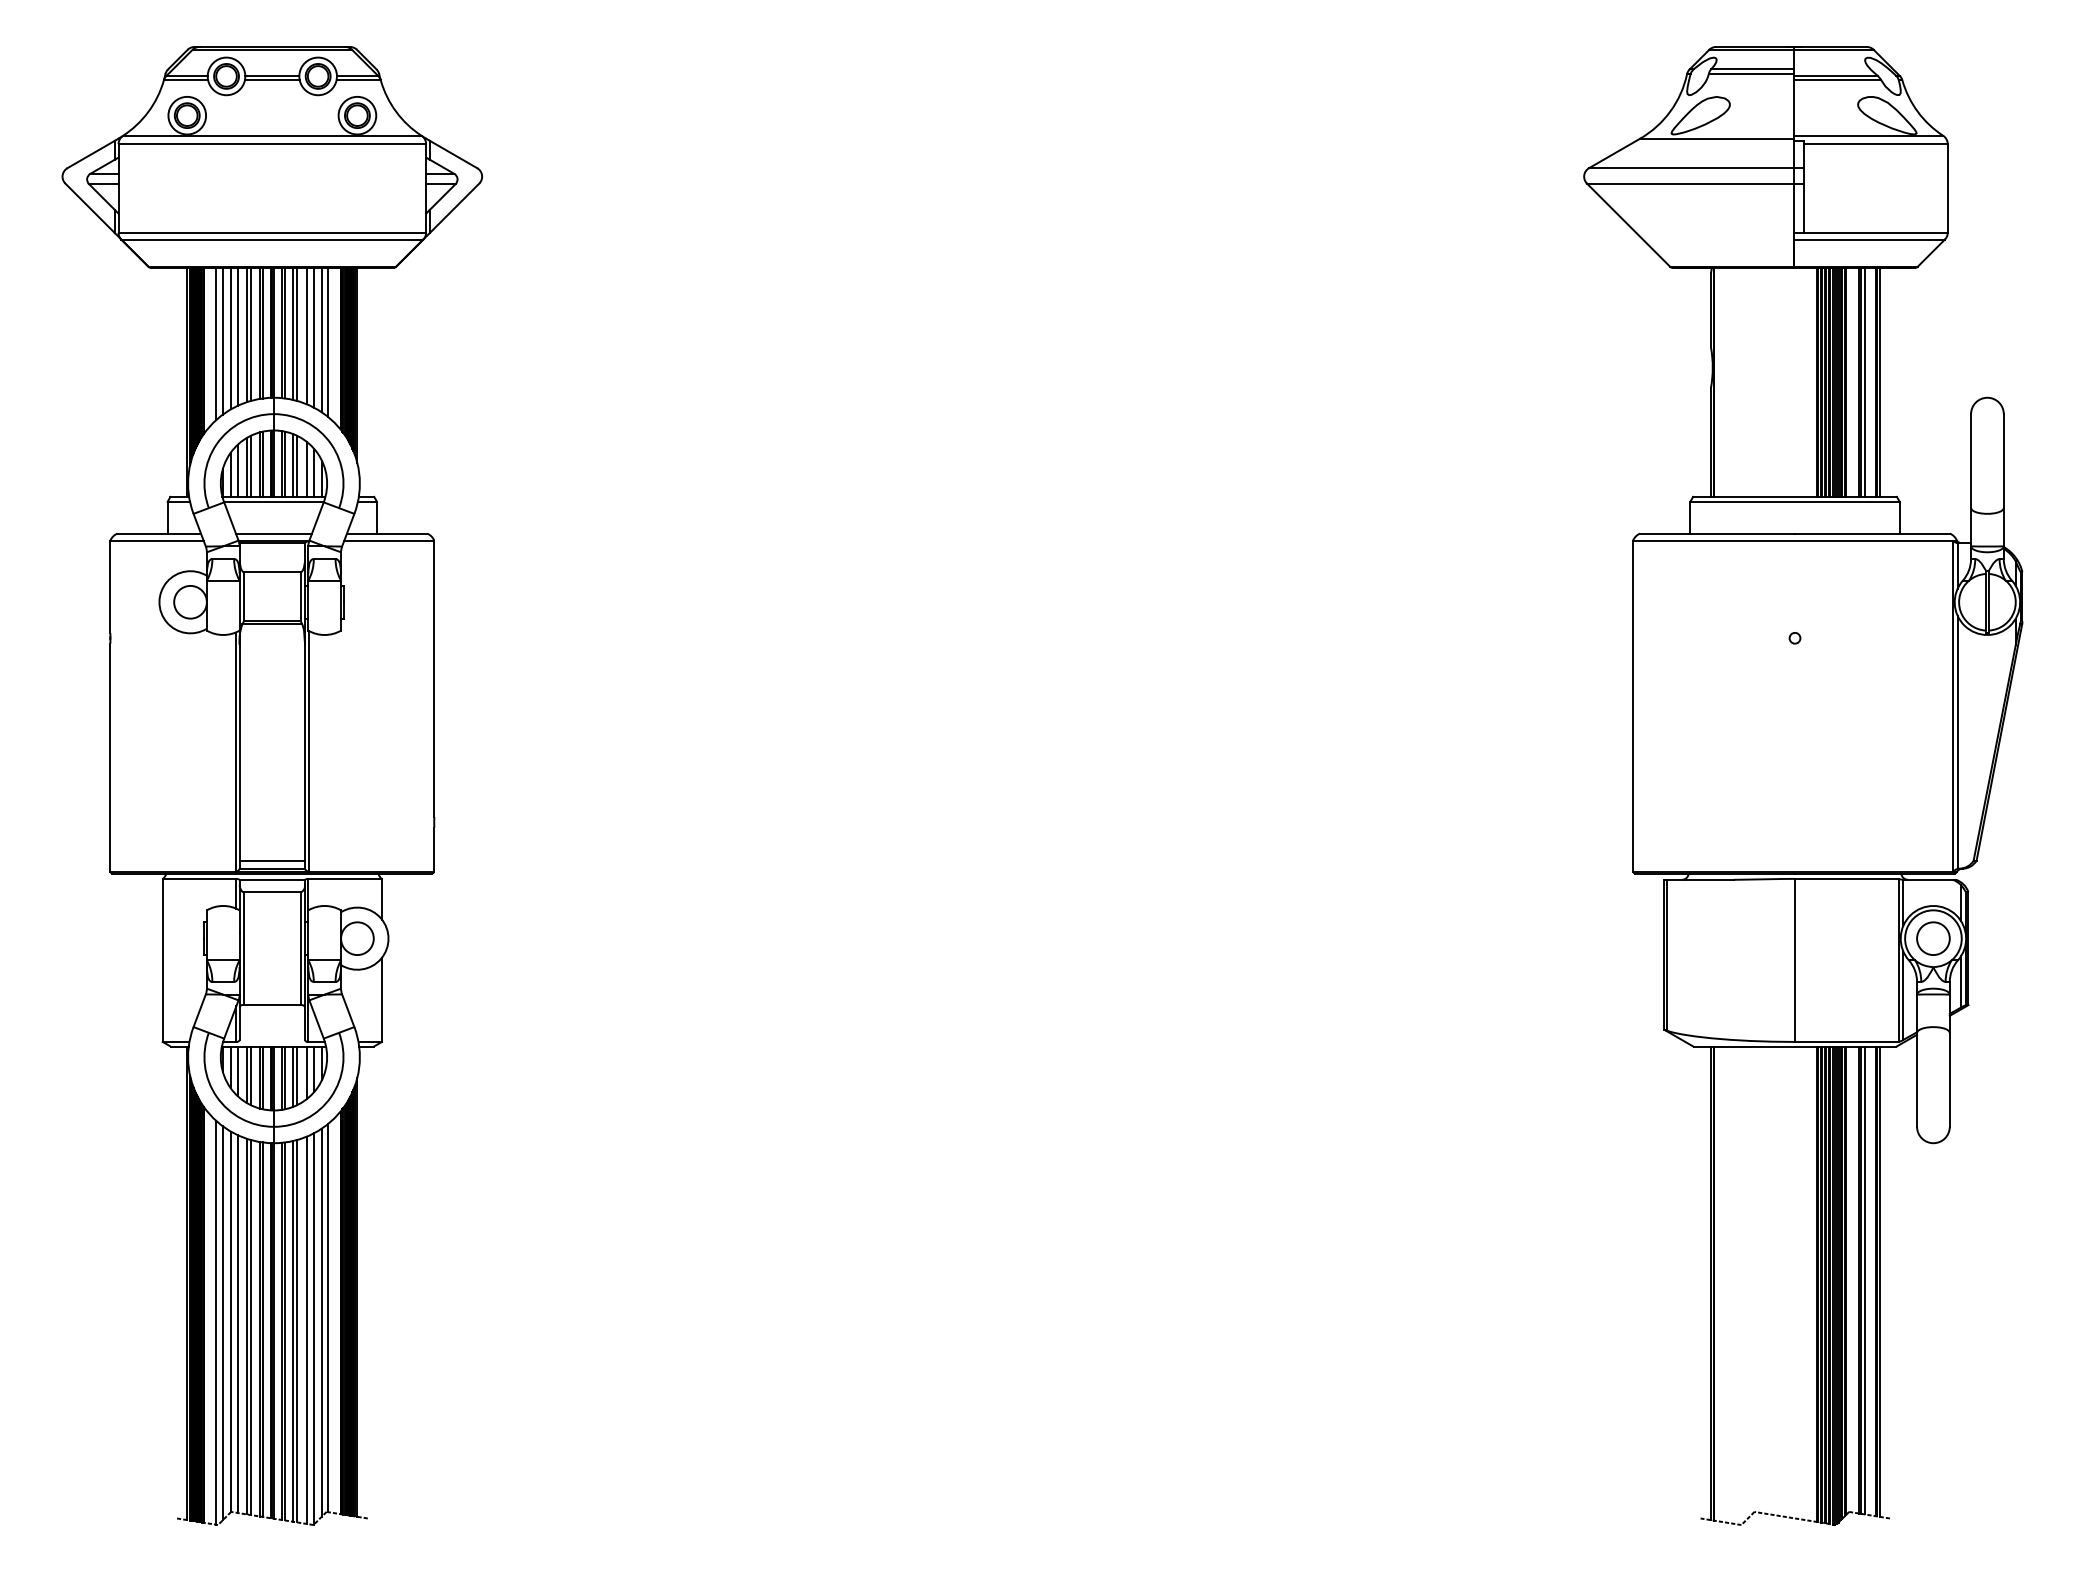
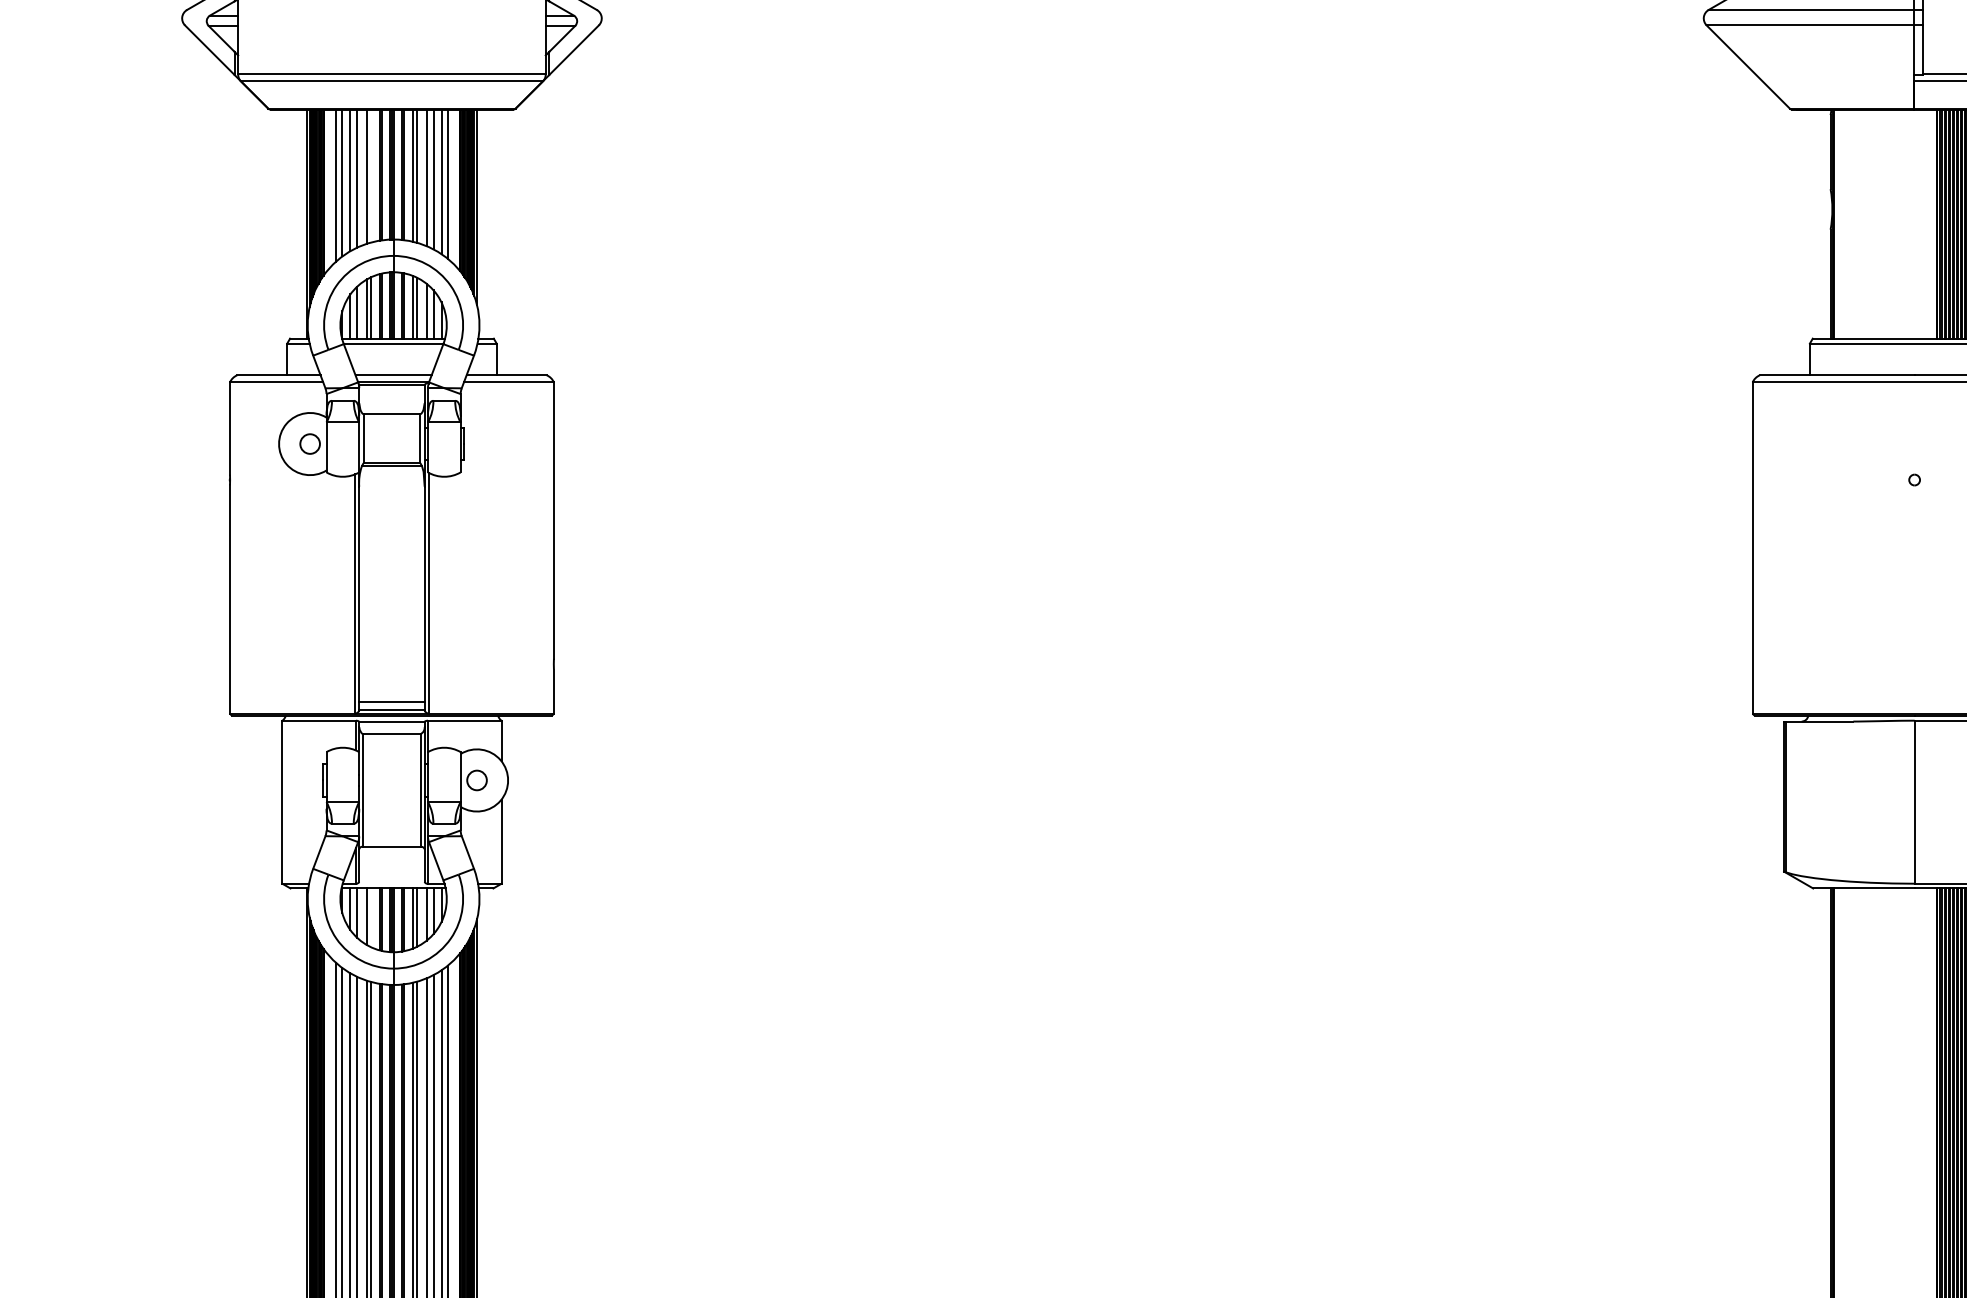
line: (251, 333) -> (371, 175), removed
circle: (190, 601) -> (310, 443), size x0.6
circle: (357, 938) -> (477, 780), size x0.6
line: (251, 1075) -> (371, 917), removed

